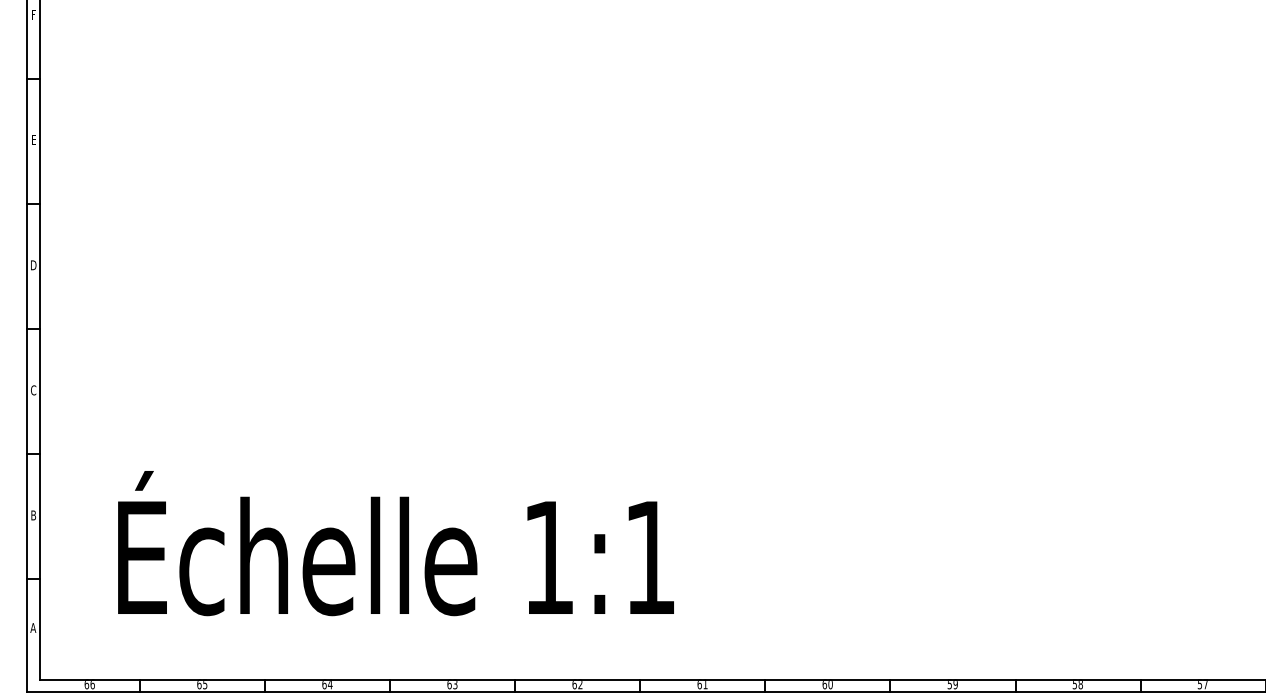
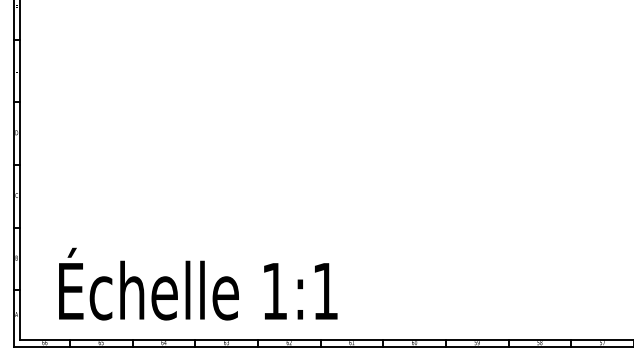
text: (396, 542) -> (198, 283), moved

